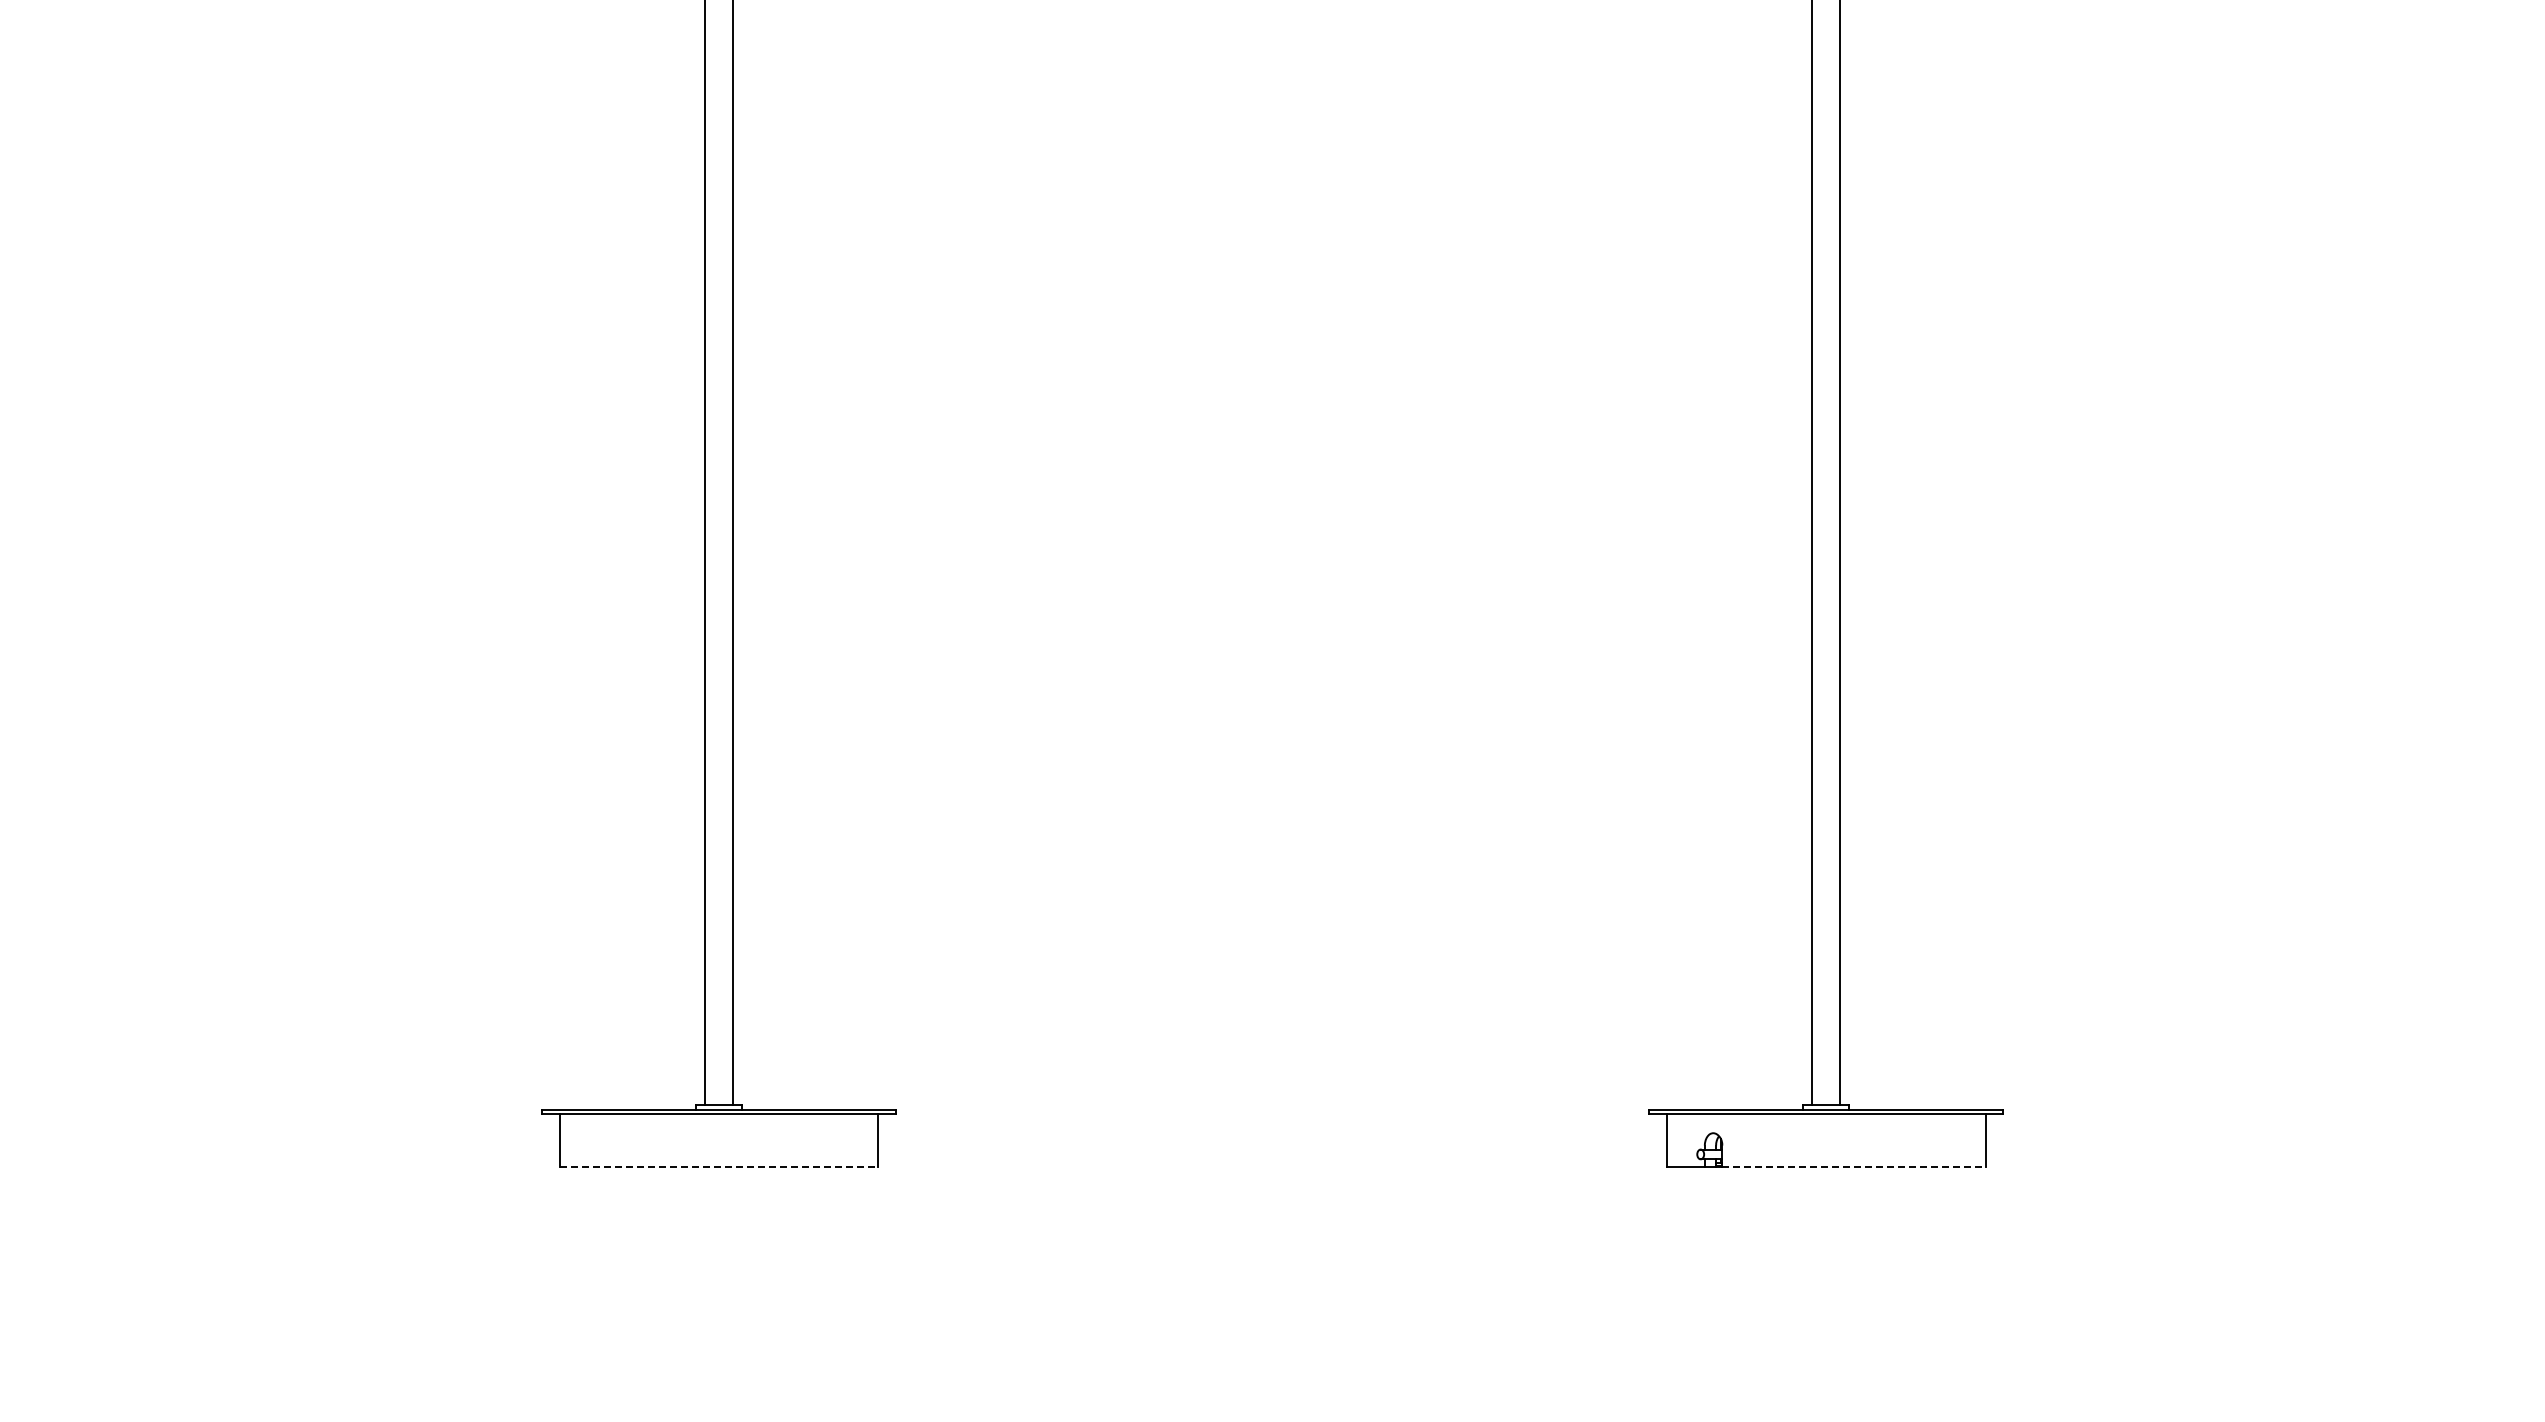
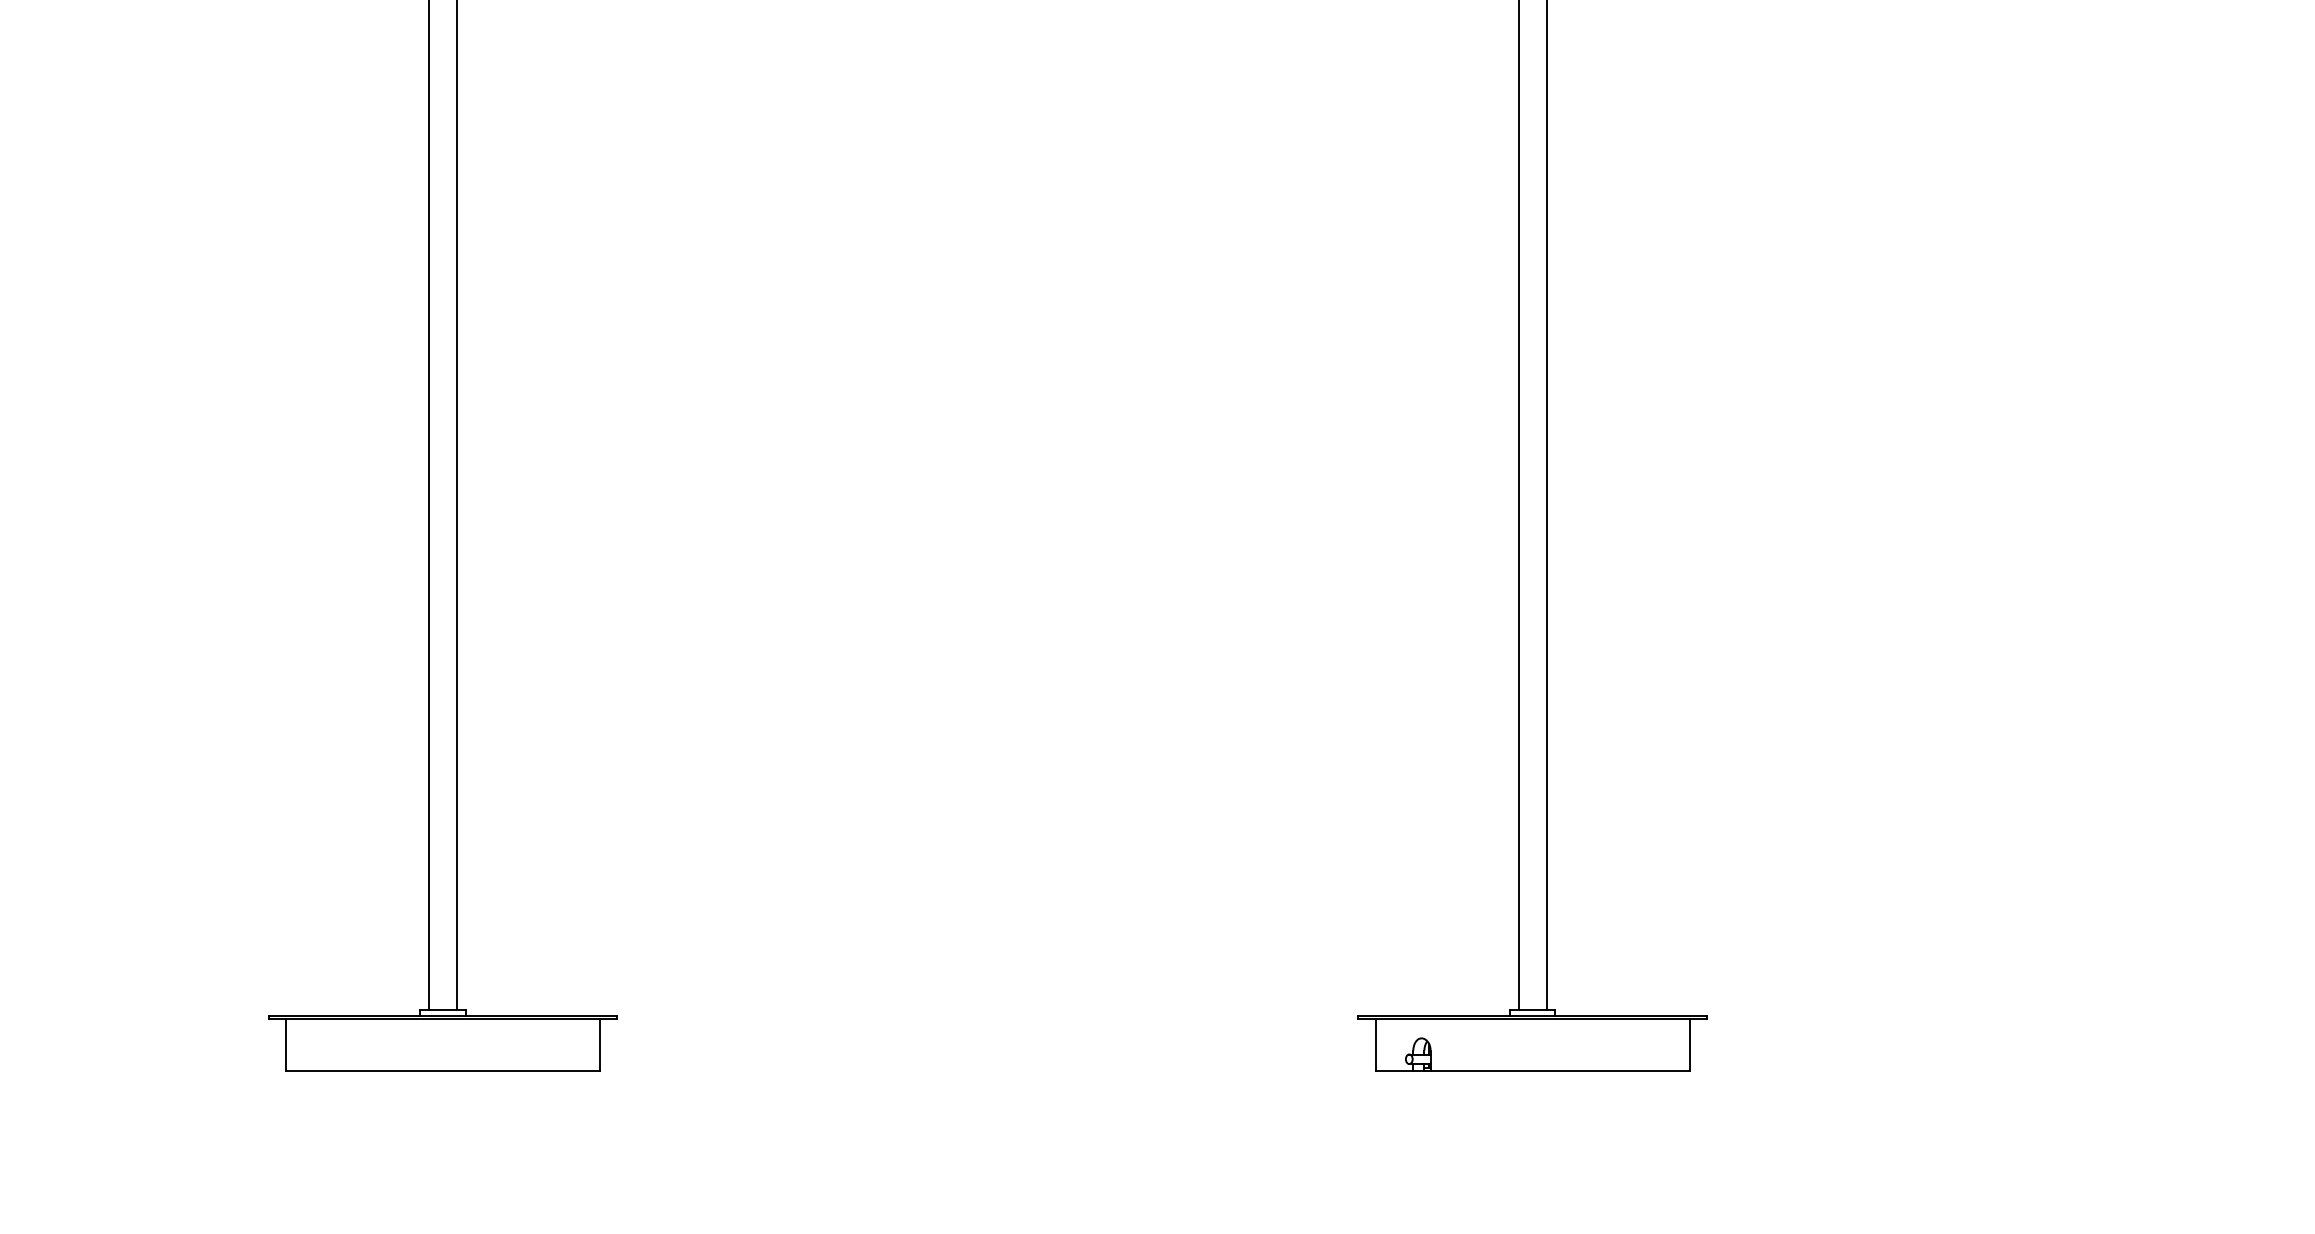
line: (719, 1166) -> (443, 1071), dashed -> solid
line: (1853, 1166) -> (1559, 1071), dashed -> solid

